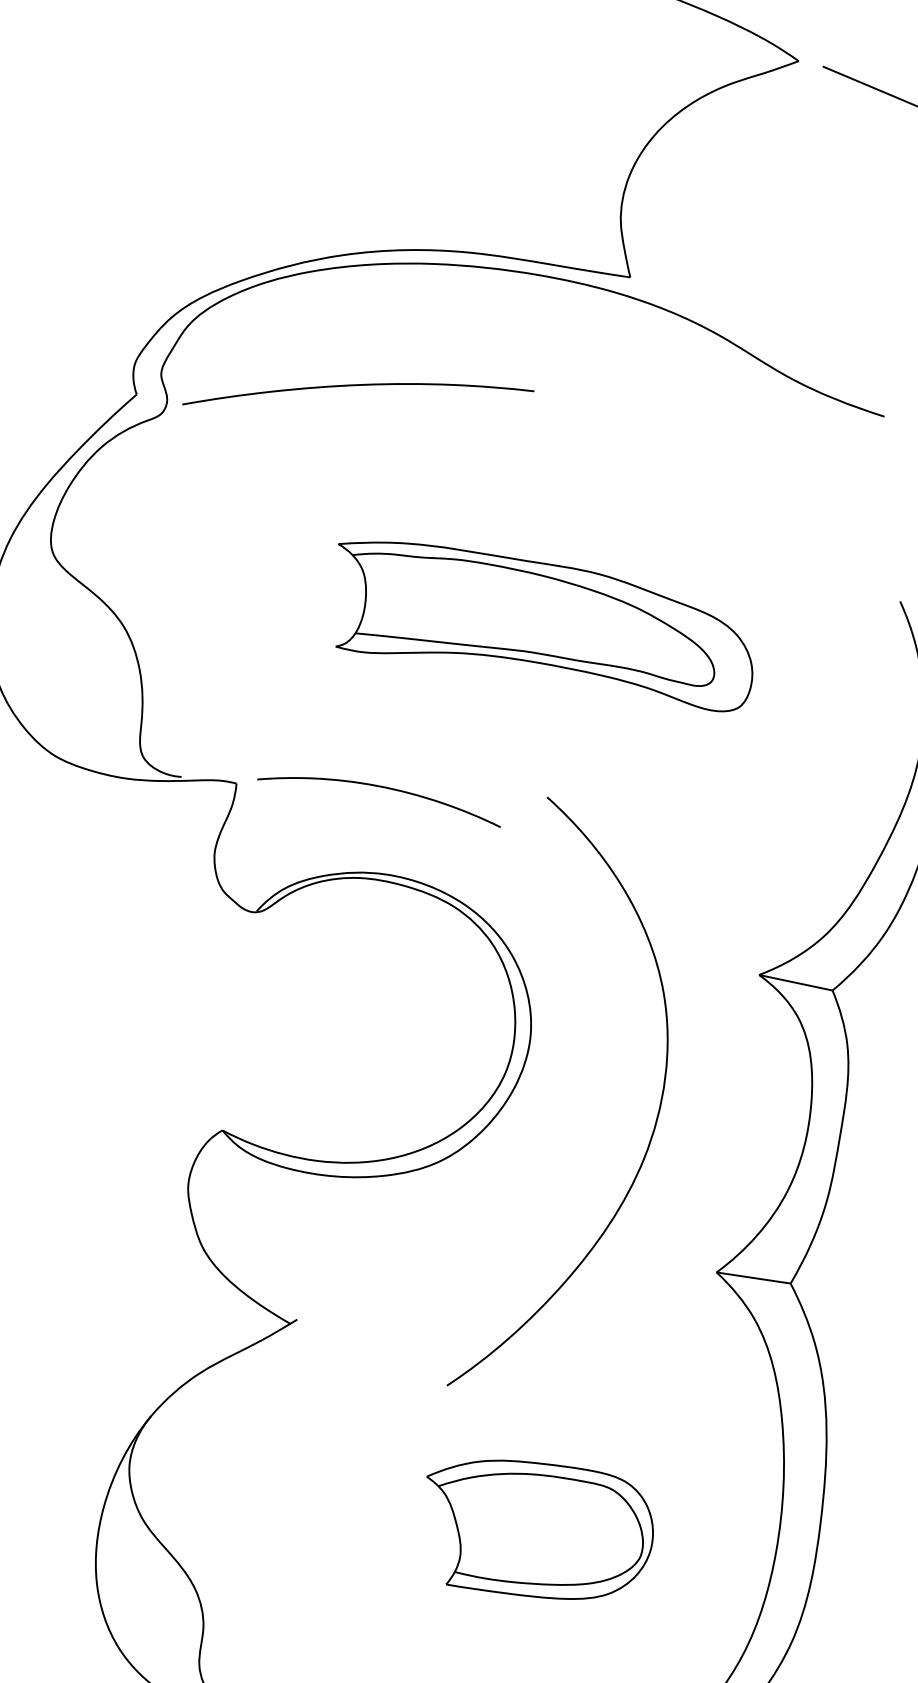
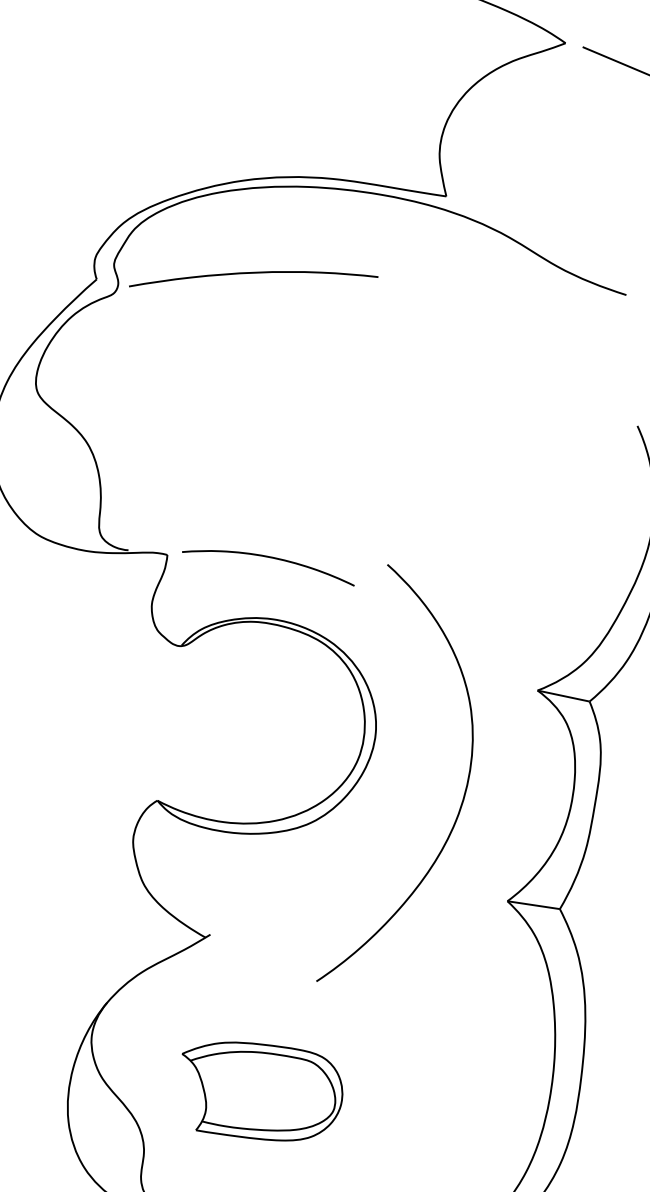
part: (544, 626) -> (385, 443), removed
part: (540, 1529) -> (262, 1091), moved

